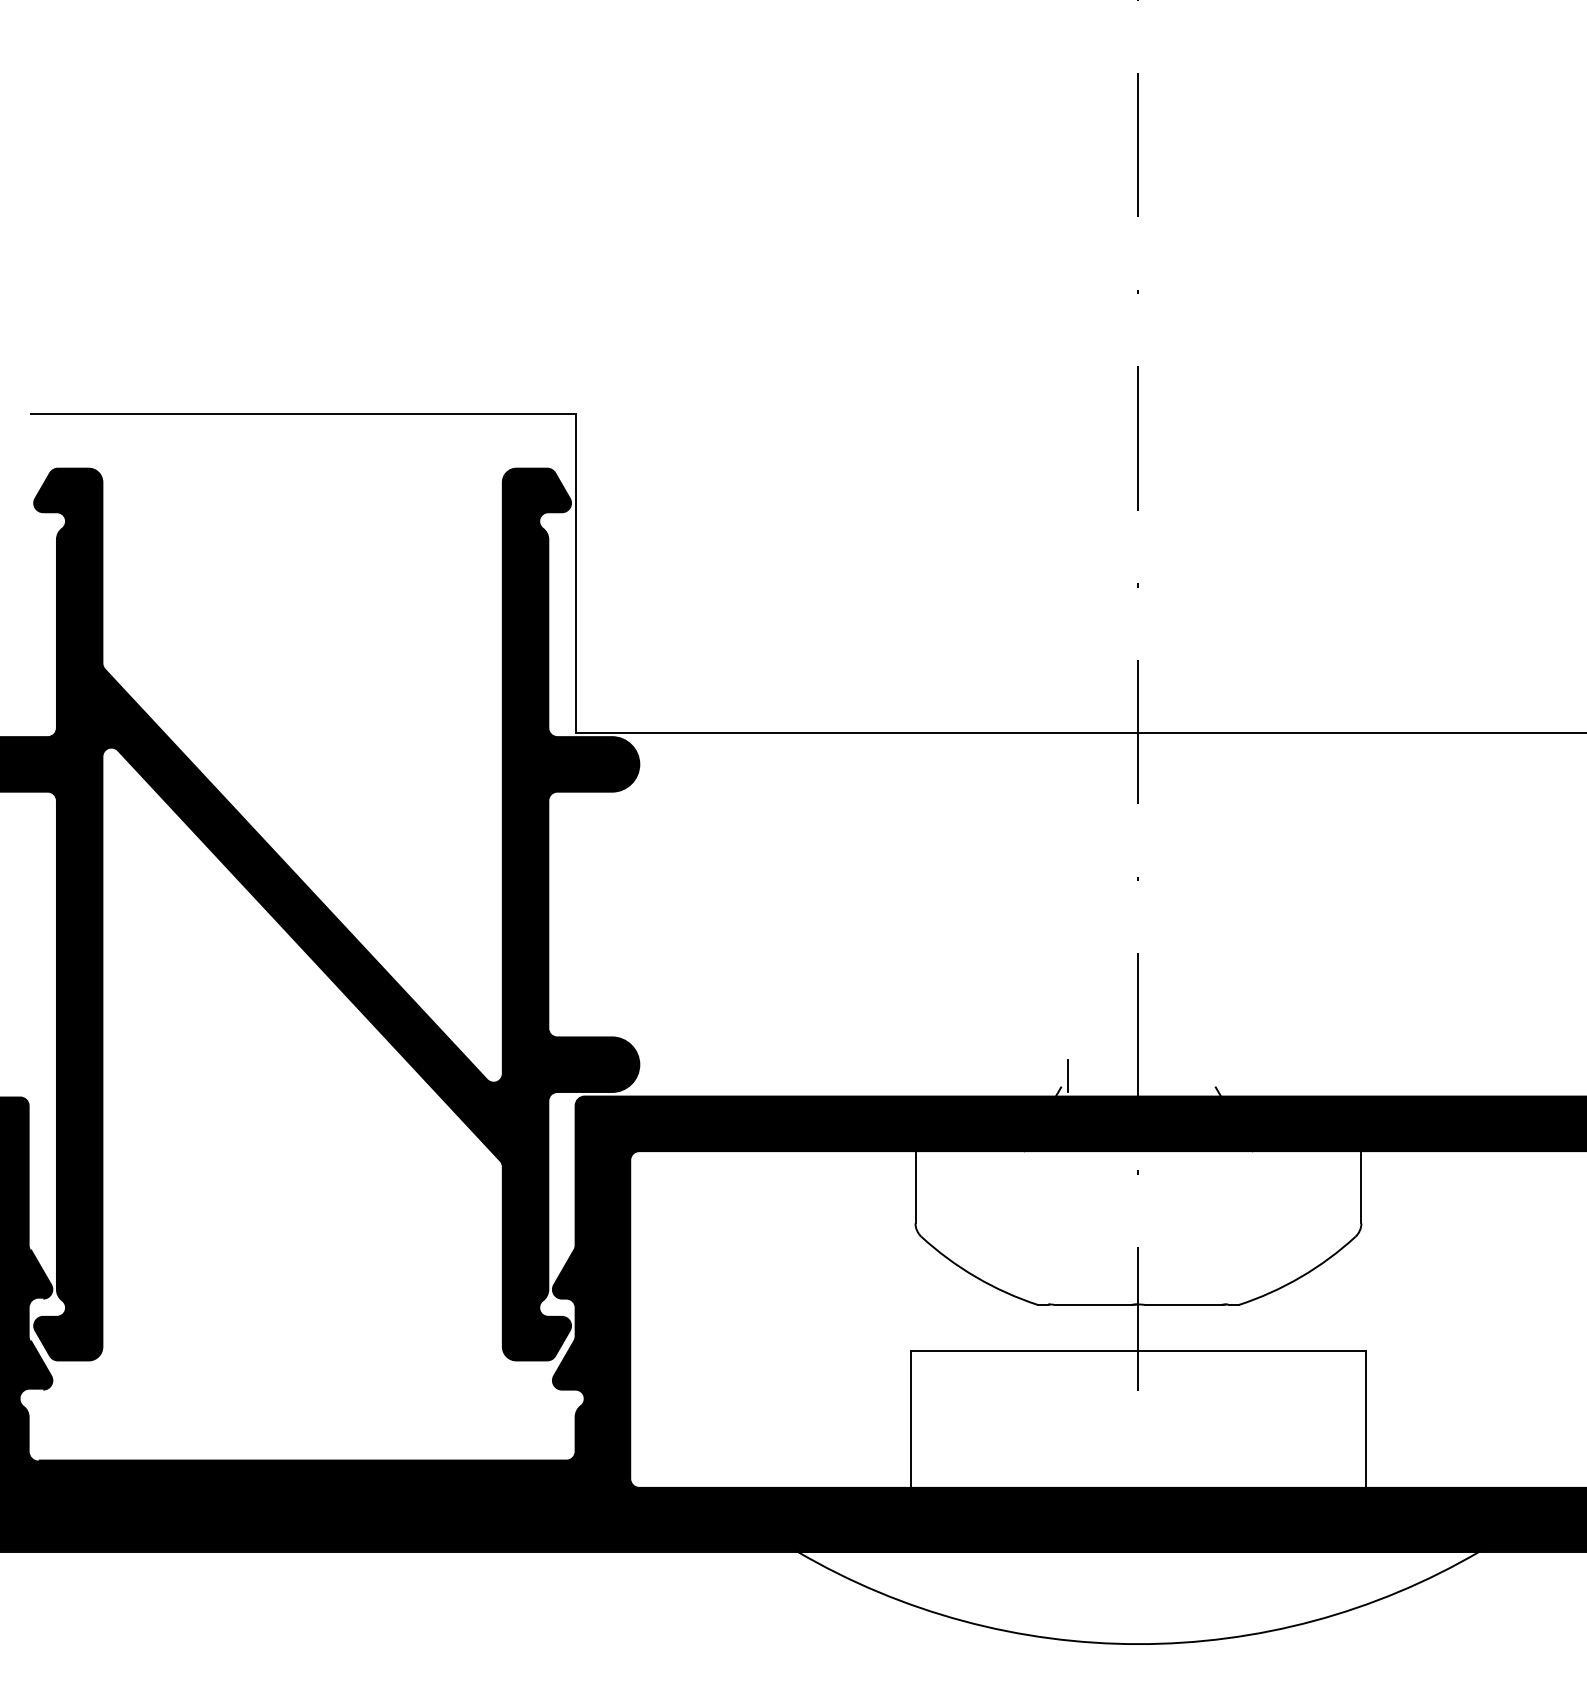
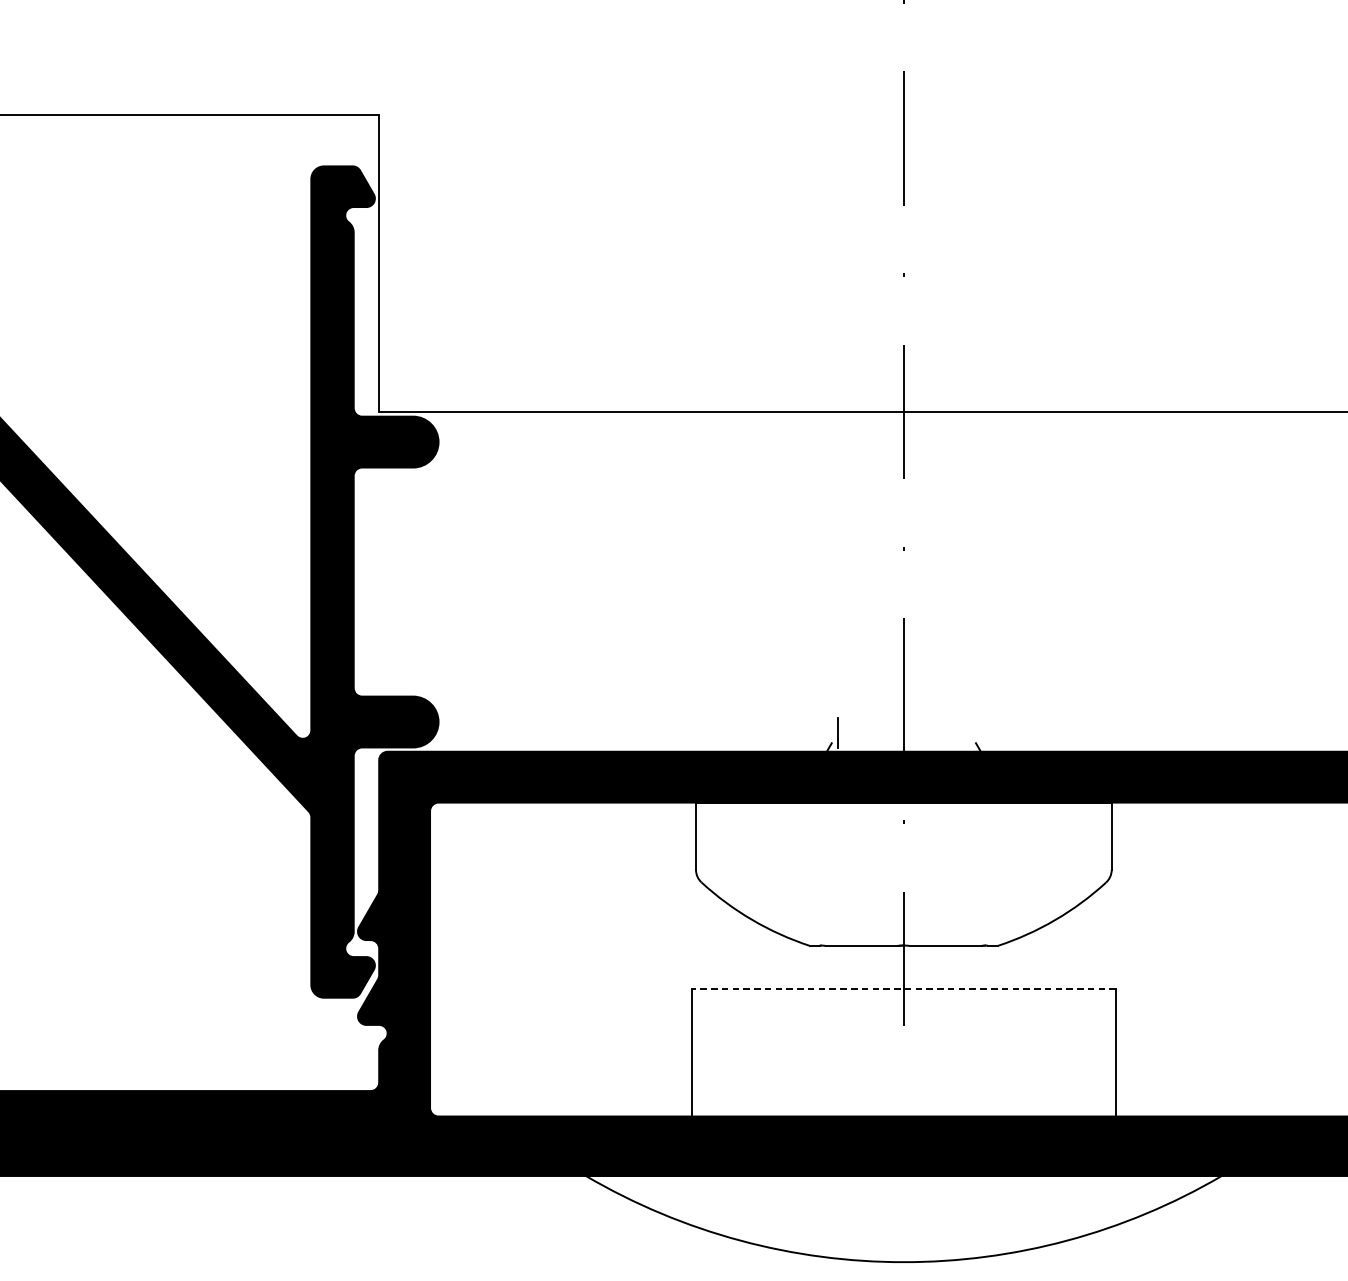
line: (1138, 1351) -> (903, 989), solid -> dashed

